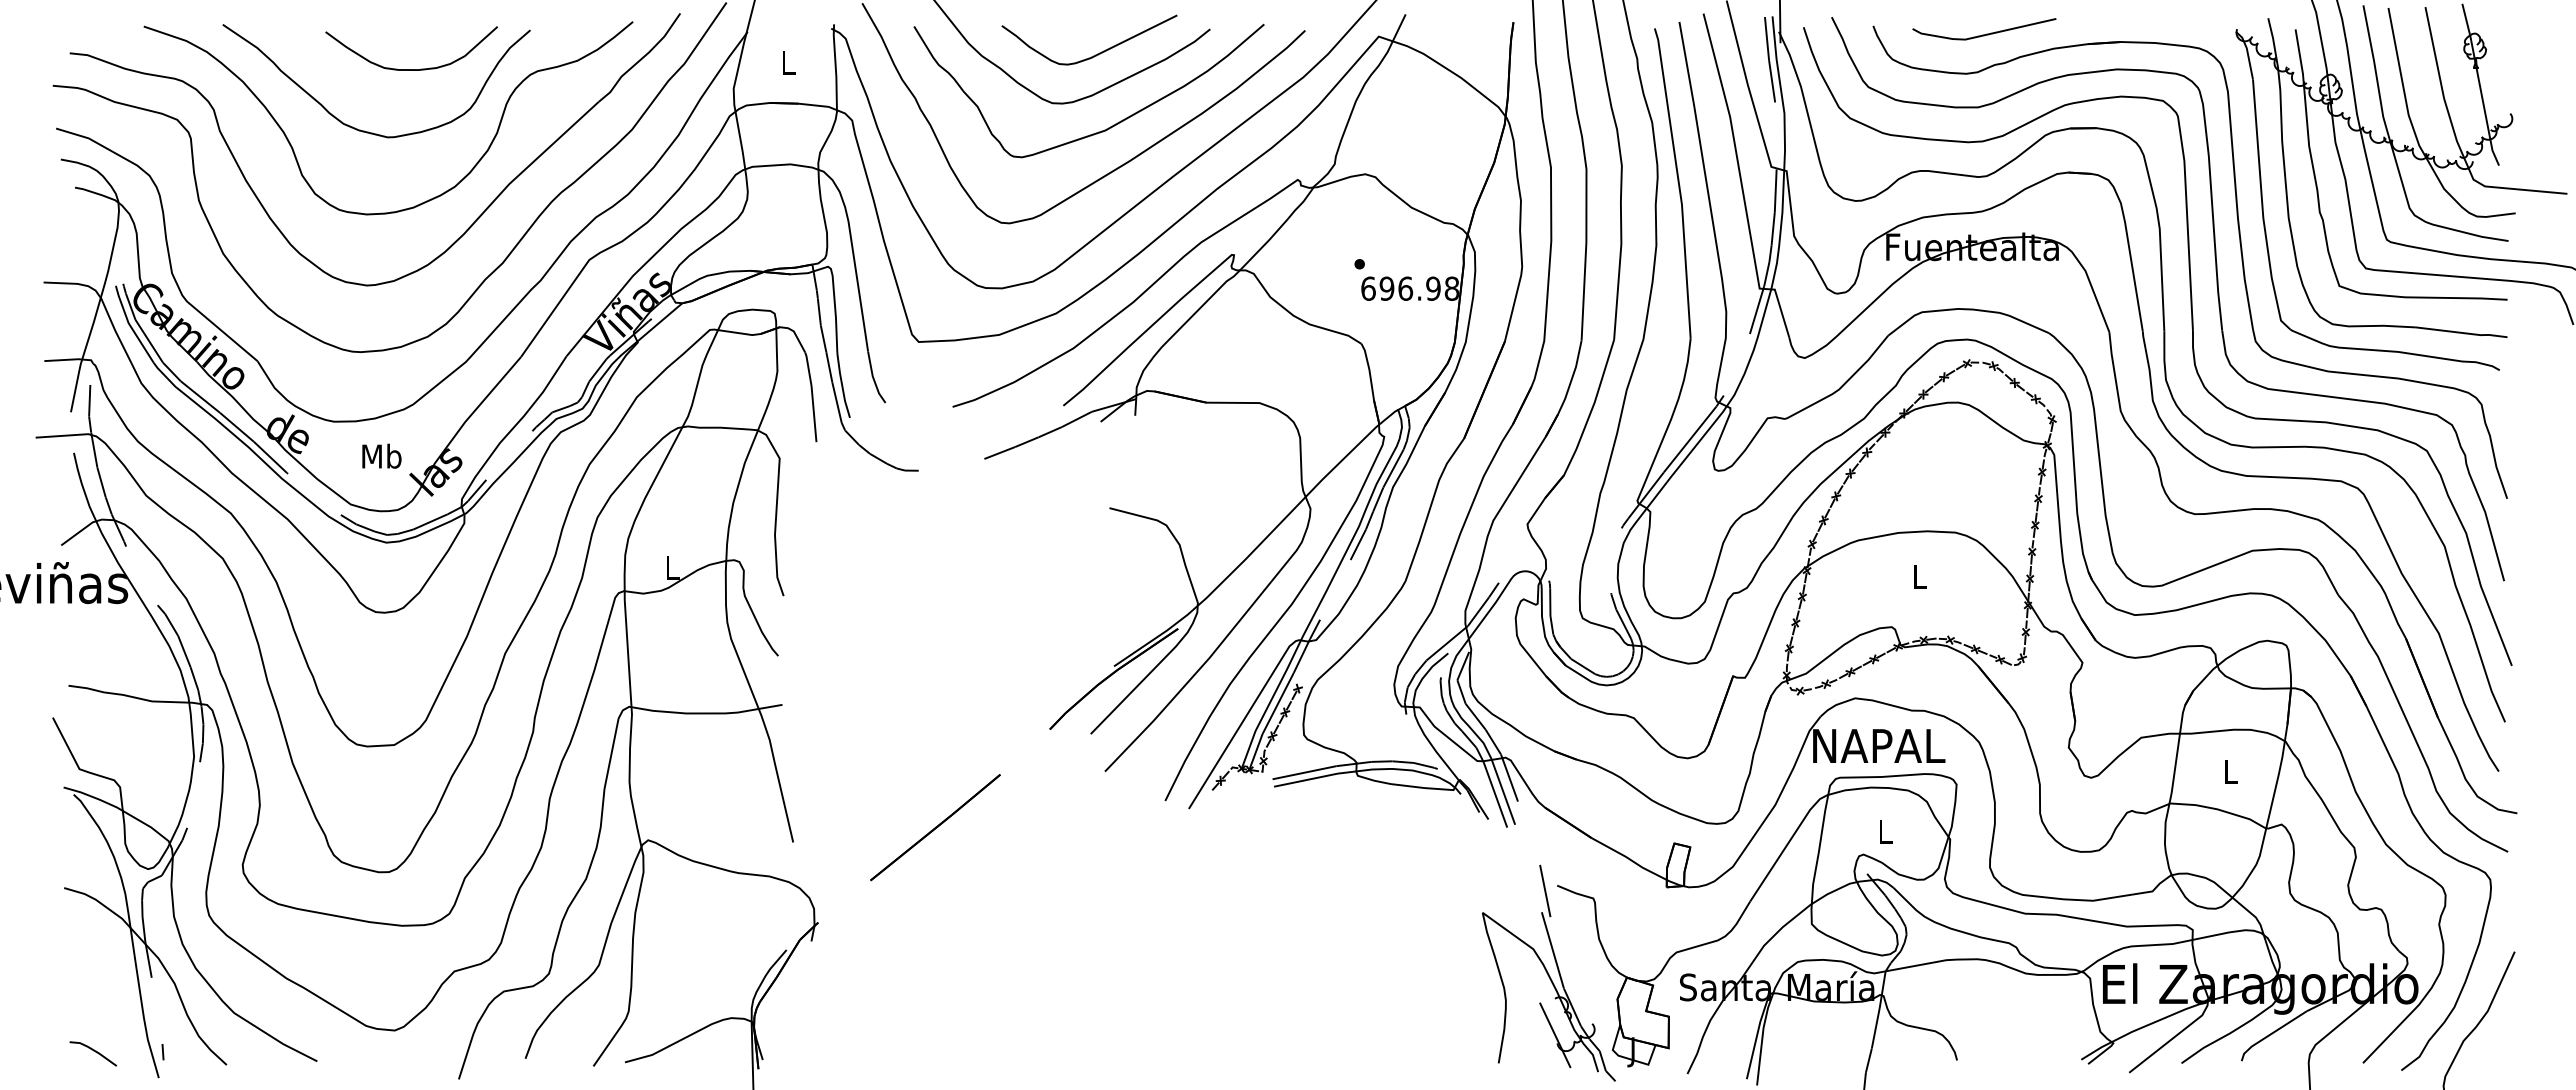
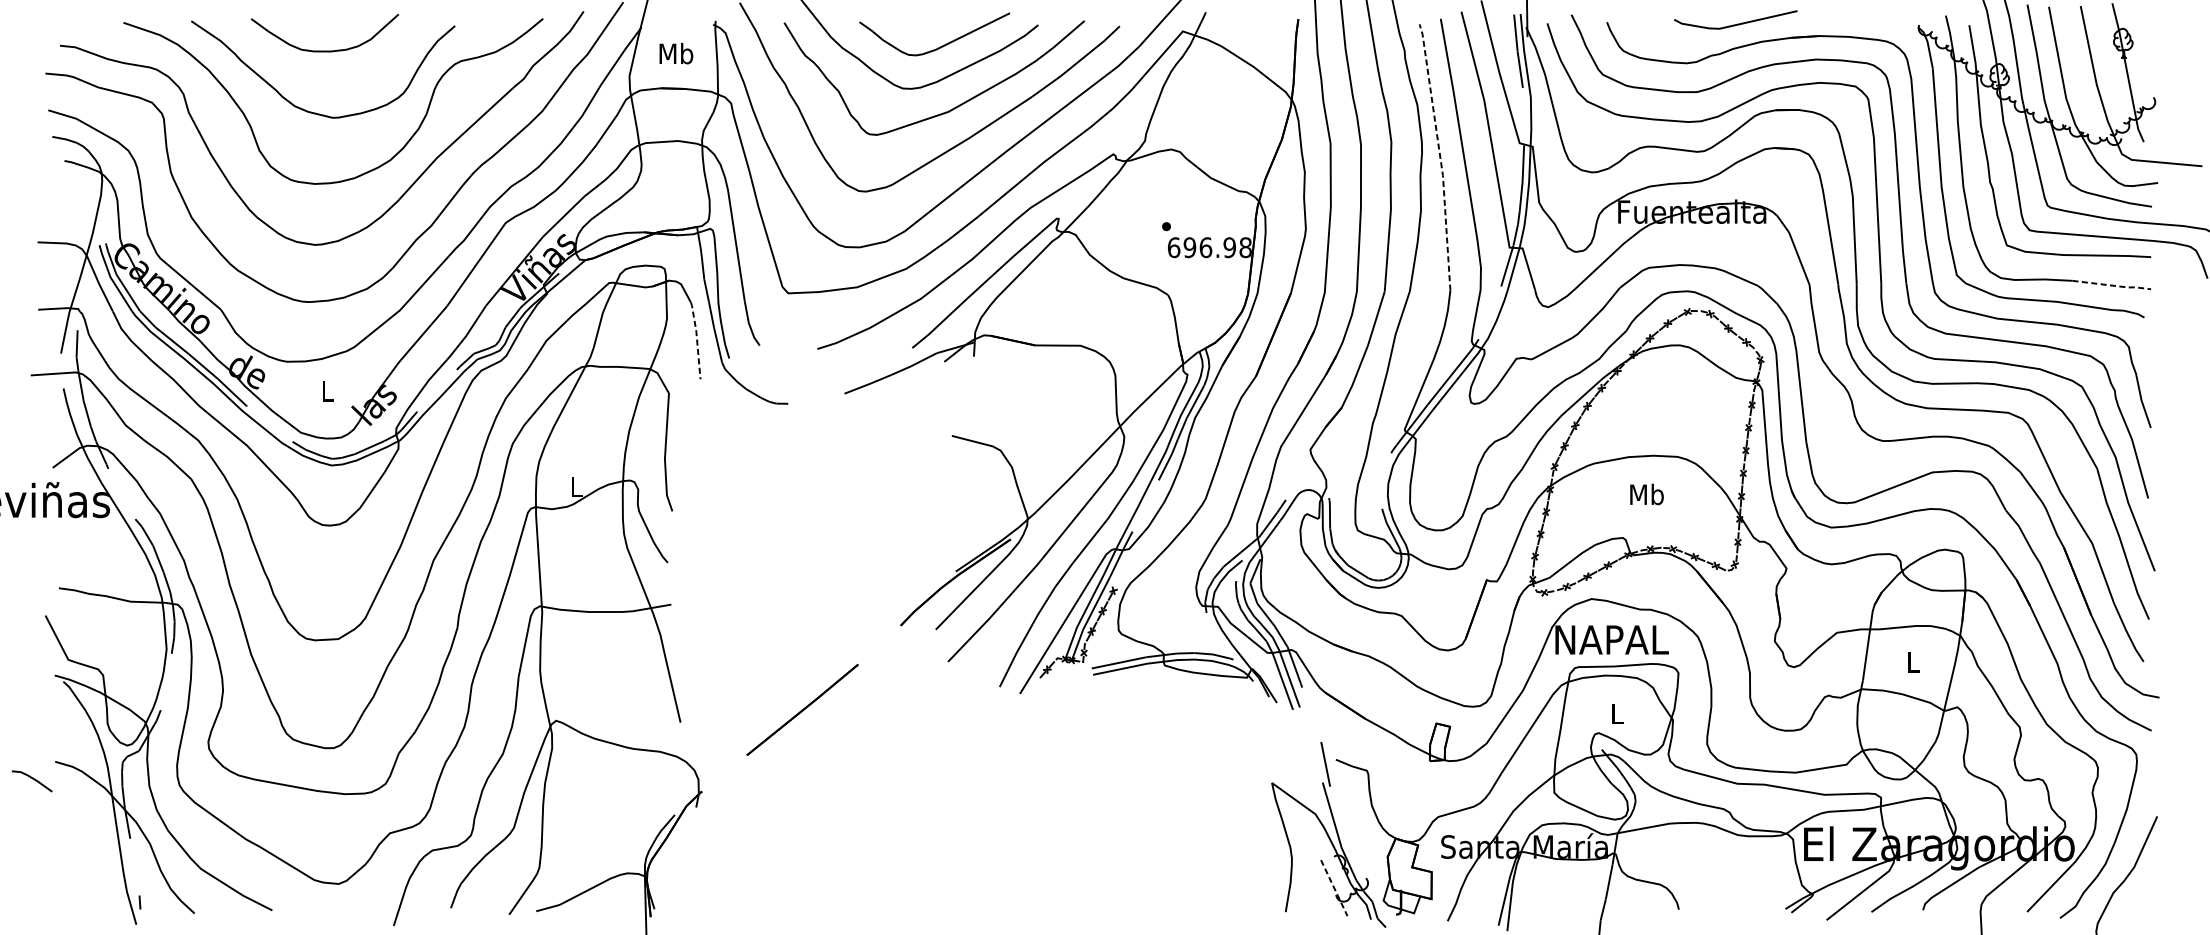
line: (1986, 33) -> (1737, 23), moved
text: (787, 62) -> (675, 53), L -> Mb
curve: (411, 69) -> (324, 51), moved
line: (1678, 182) -> (1439, 156), solid -> dashed
line: (2463, 333) -> (2113, 286), solid -> dashed
line: (812, 395) -> (697, 339), solid -> dashed
text: (381, 455) -> (327, 390), Mb -> L
text: (1919, 576) -> (1646, 494), L -> Mb
line: (1555, 1035) -> (1334, 888), solid -> dashed
line: (93, 1051) -> (32, 779), moved

